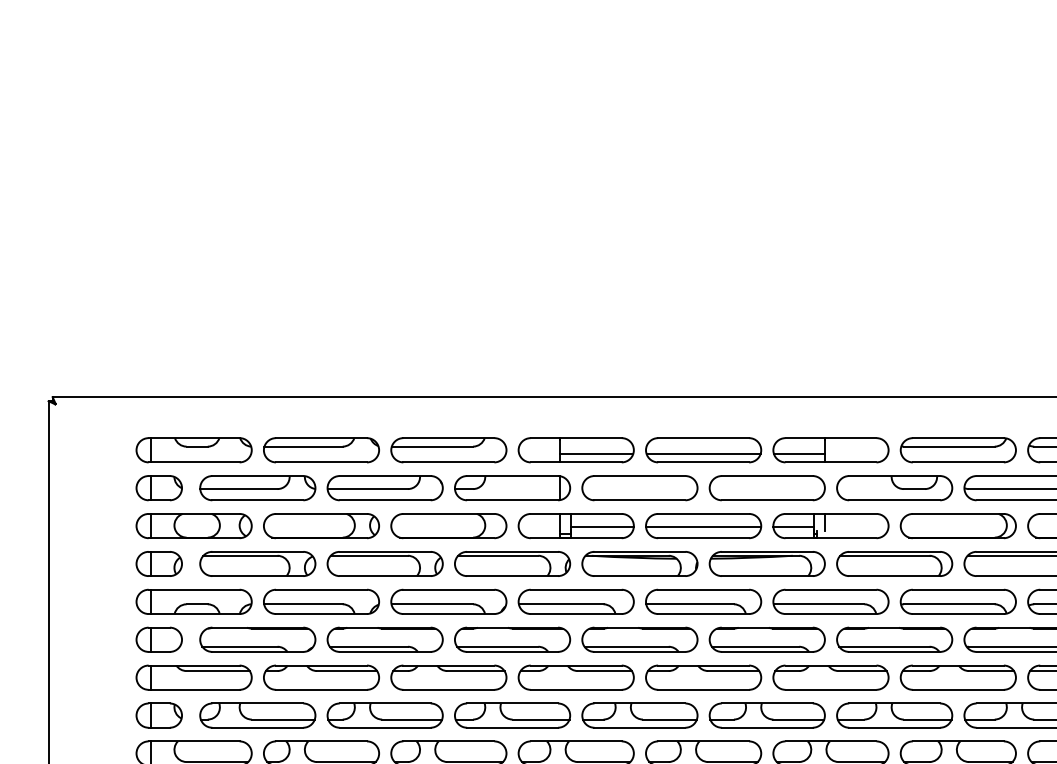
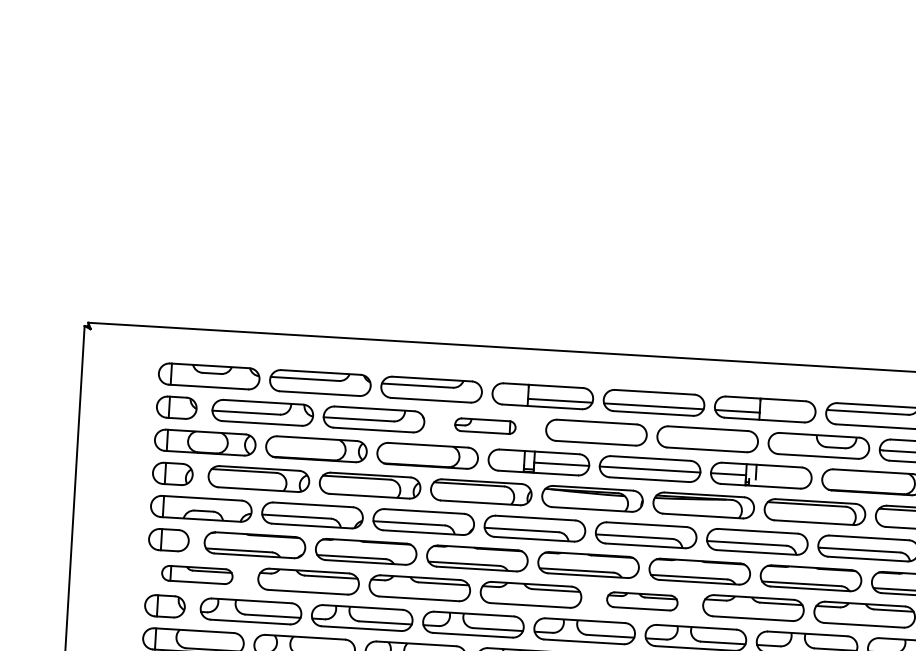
part: (512, 488) -> (485, 426), size x0.6
part: (193, 677) -> (196, 574), size x0.7
part: (703, 677) -> (642, 601), size x0.7

